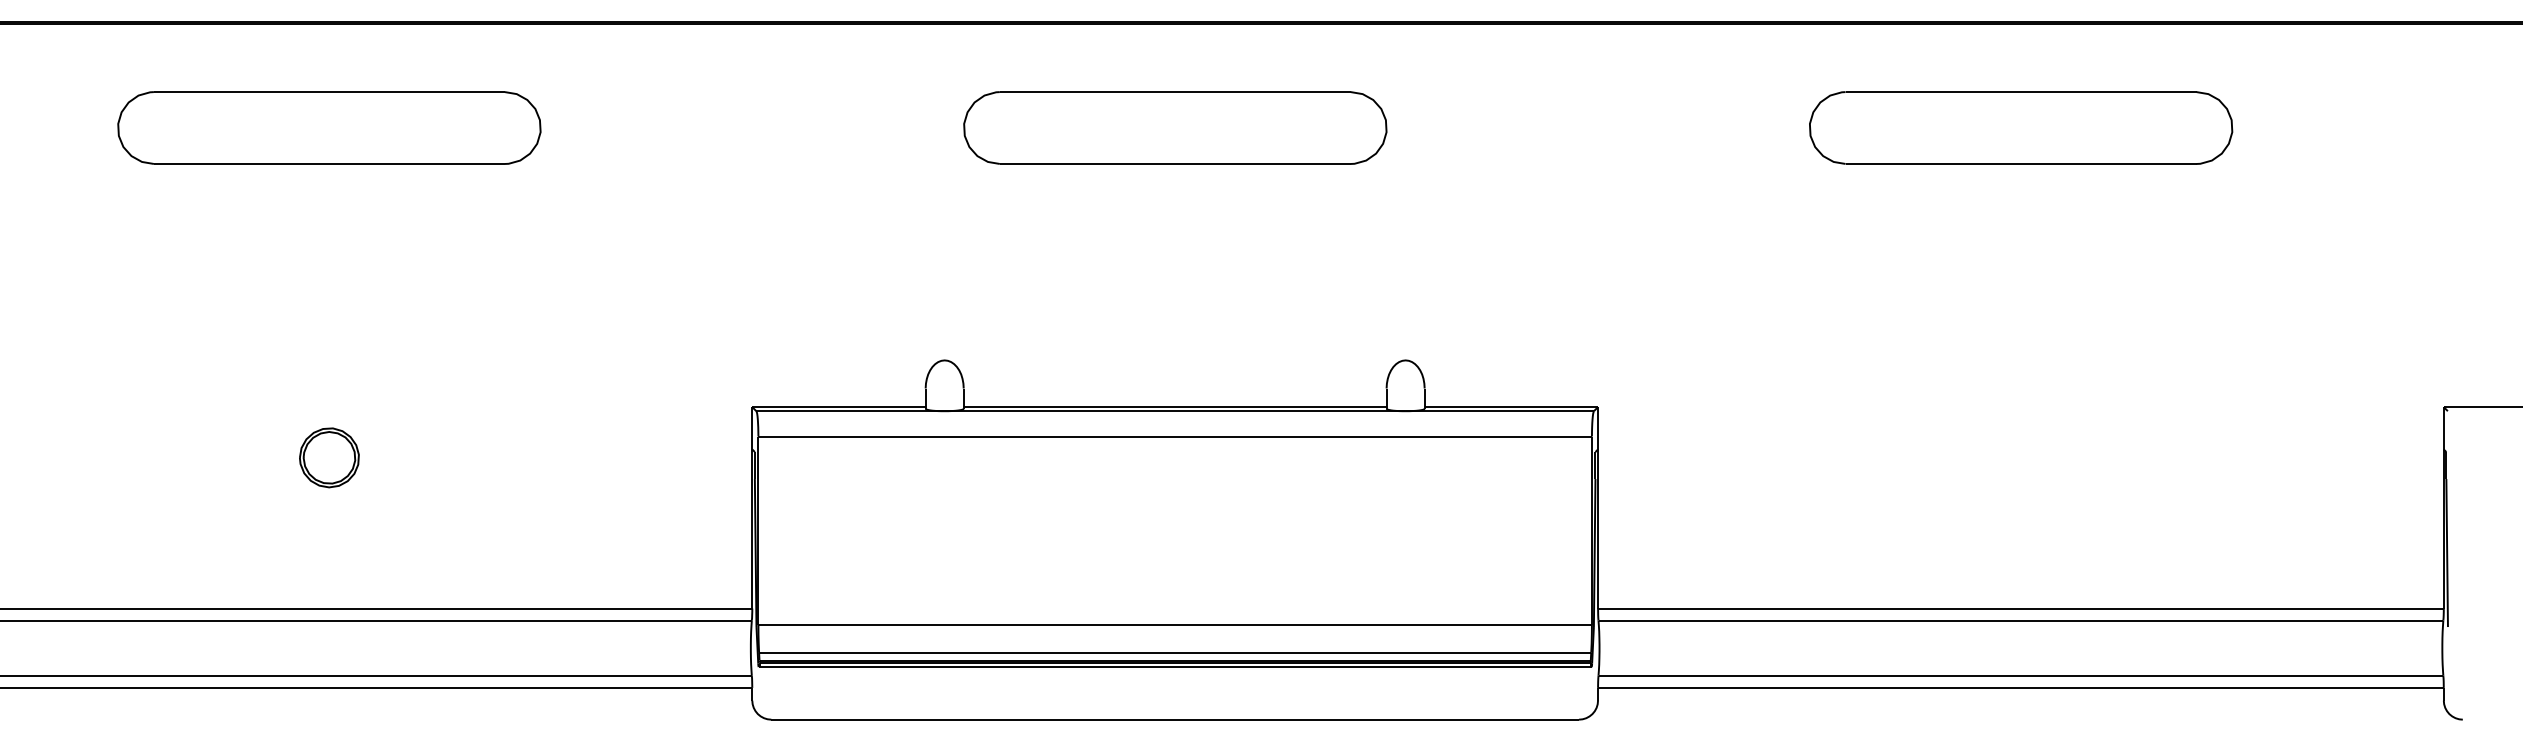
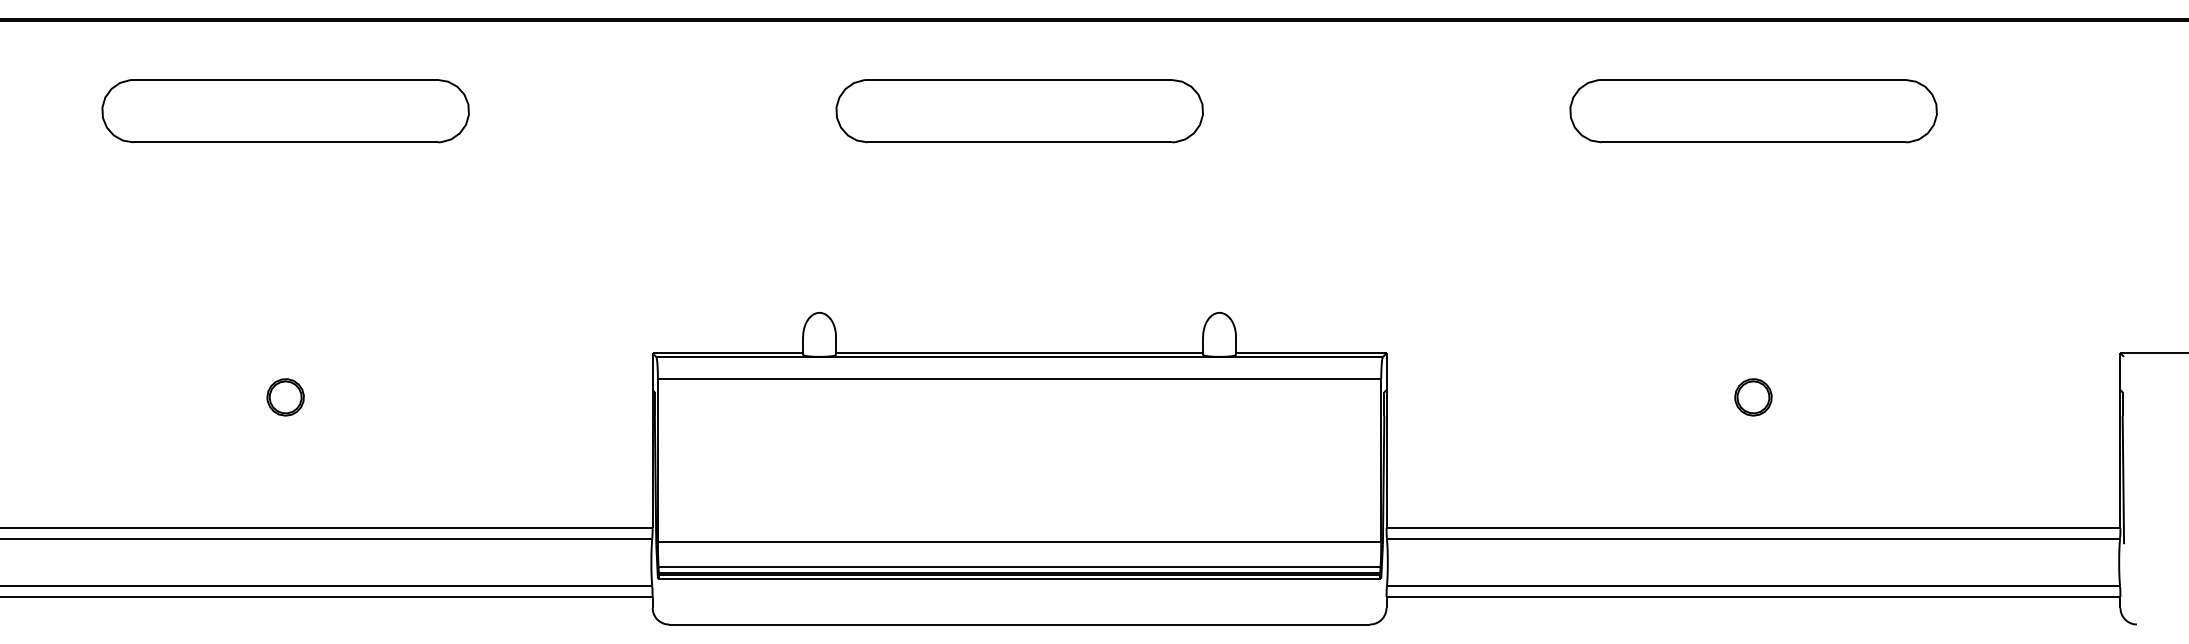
part: (329, 458) -> (285, 397), size x0.71
part: (2020, 458) -> (1753, 397), added

